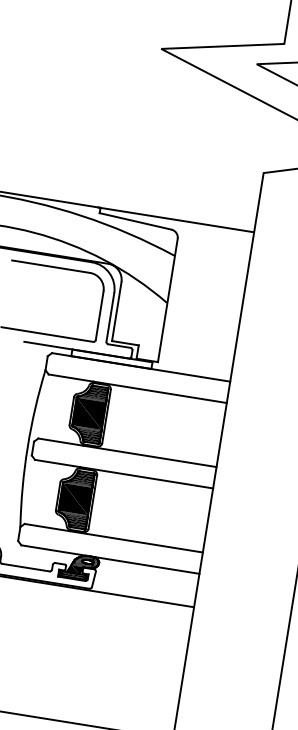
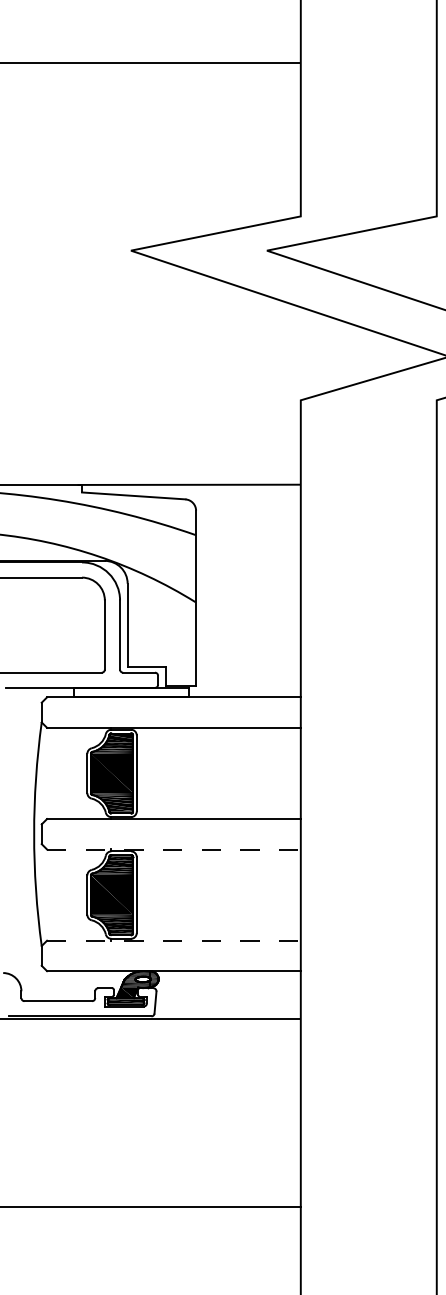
line: (123, 474) -> (173, 849), solid -> dashed
line: (113, 537) -> (173, 940), solid -> dashed

